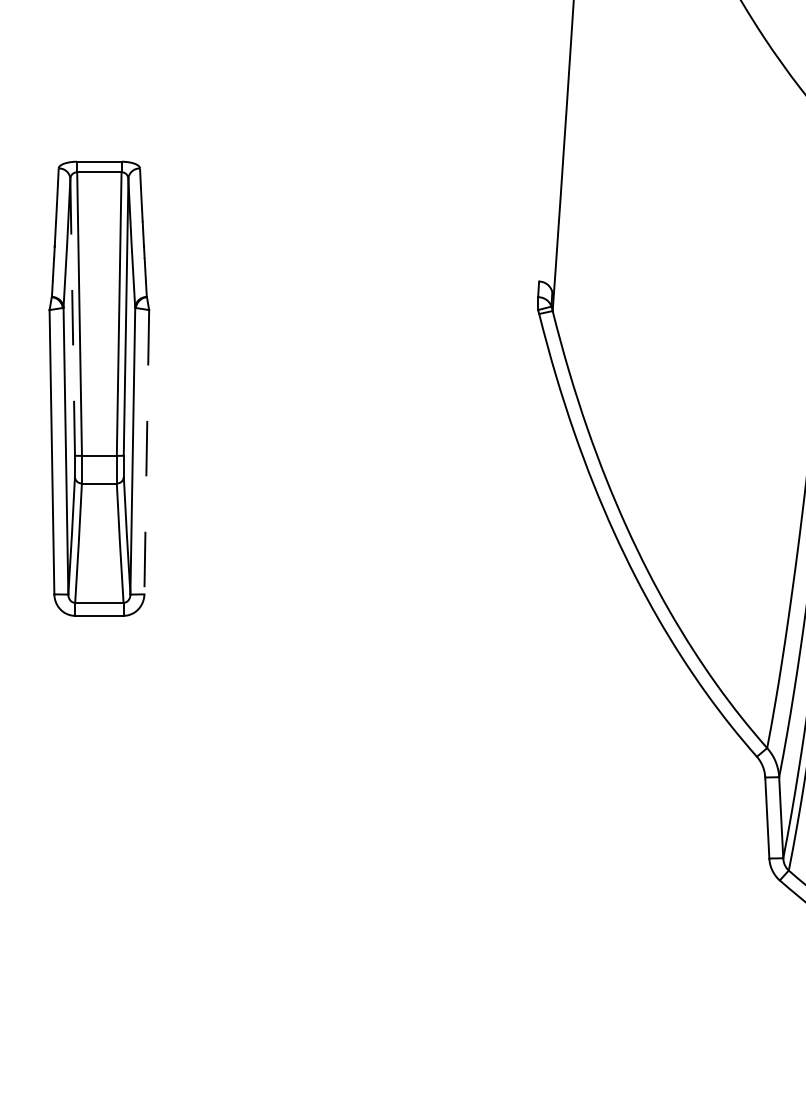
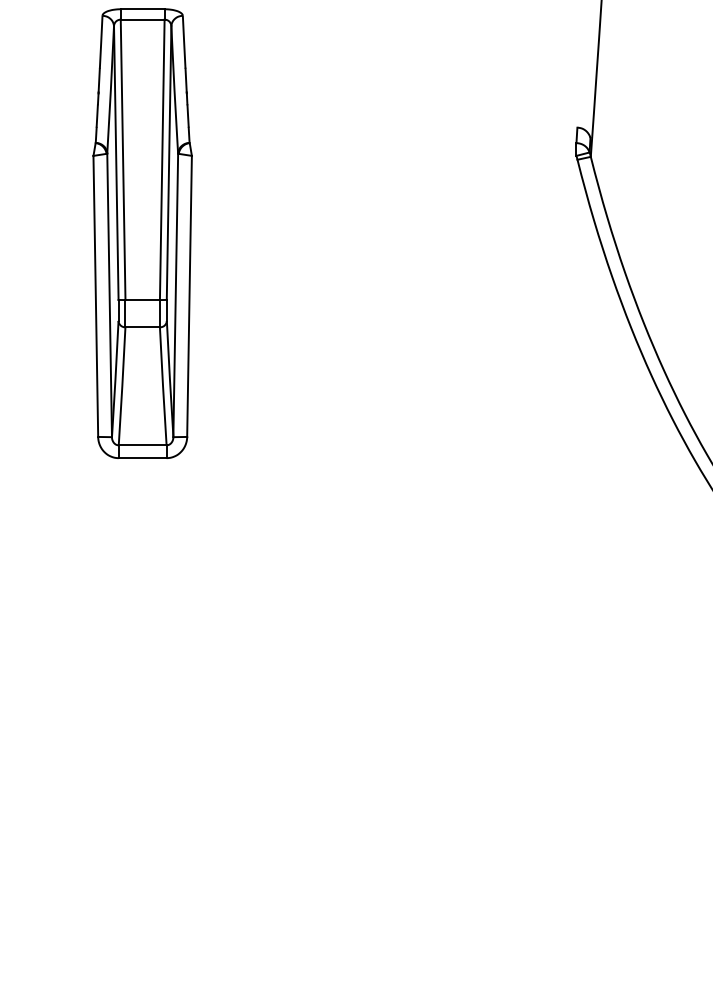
line: (72, 317) -> (116, 163), dashed -> solid
line: (146, 452) -> (189, 296), dashed -> solid

